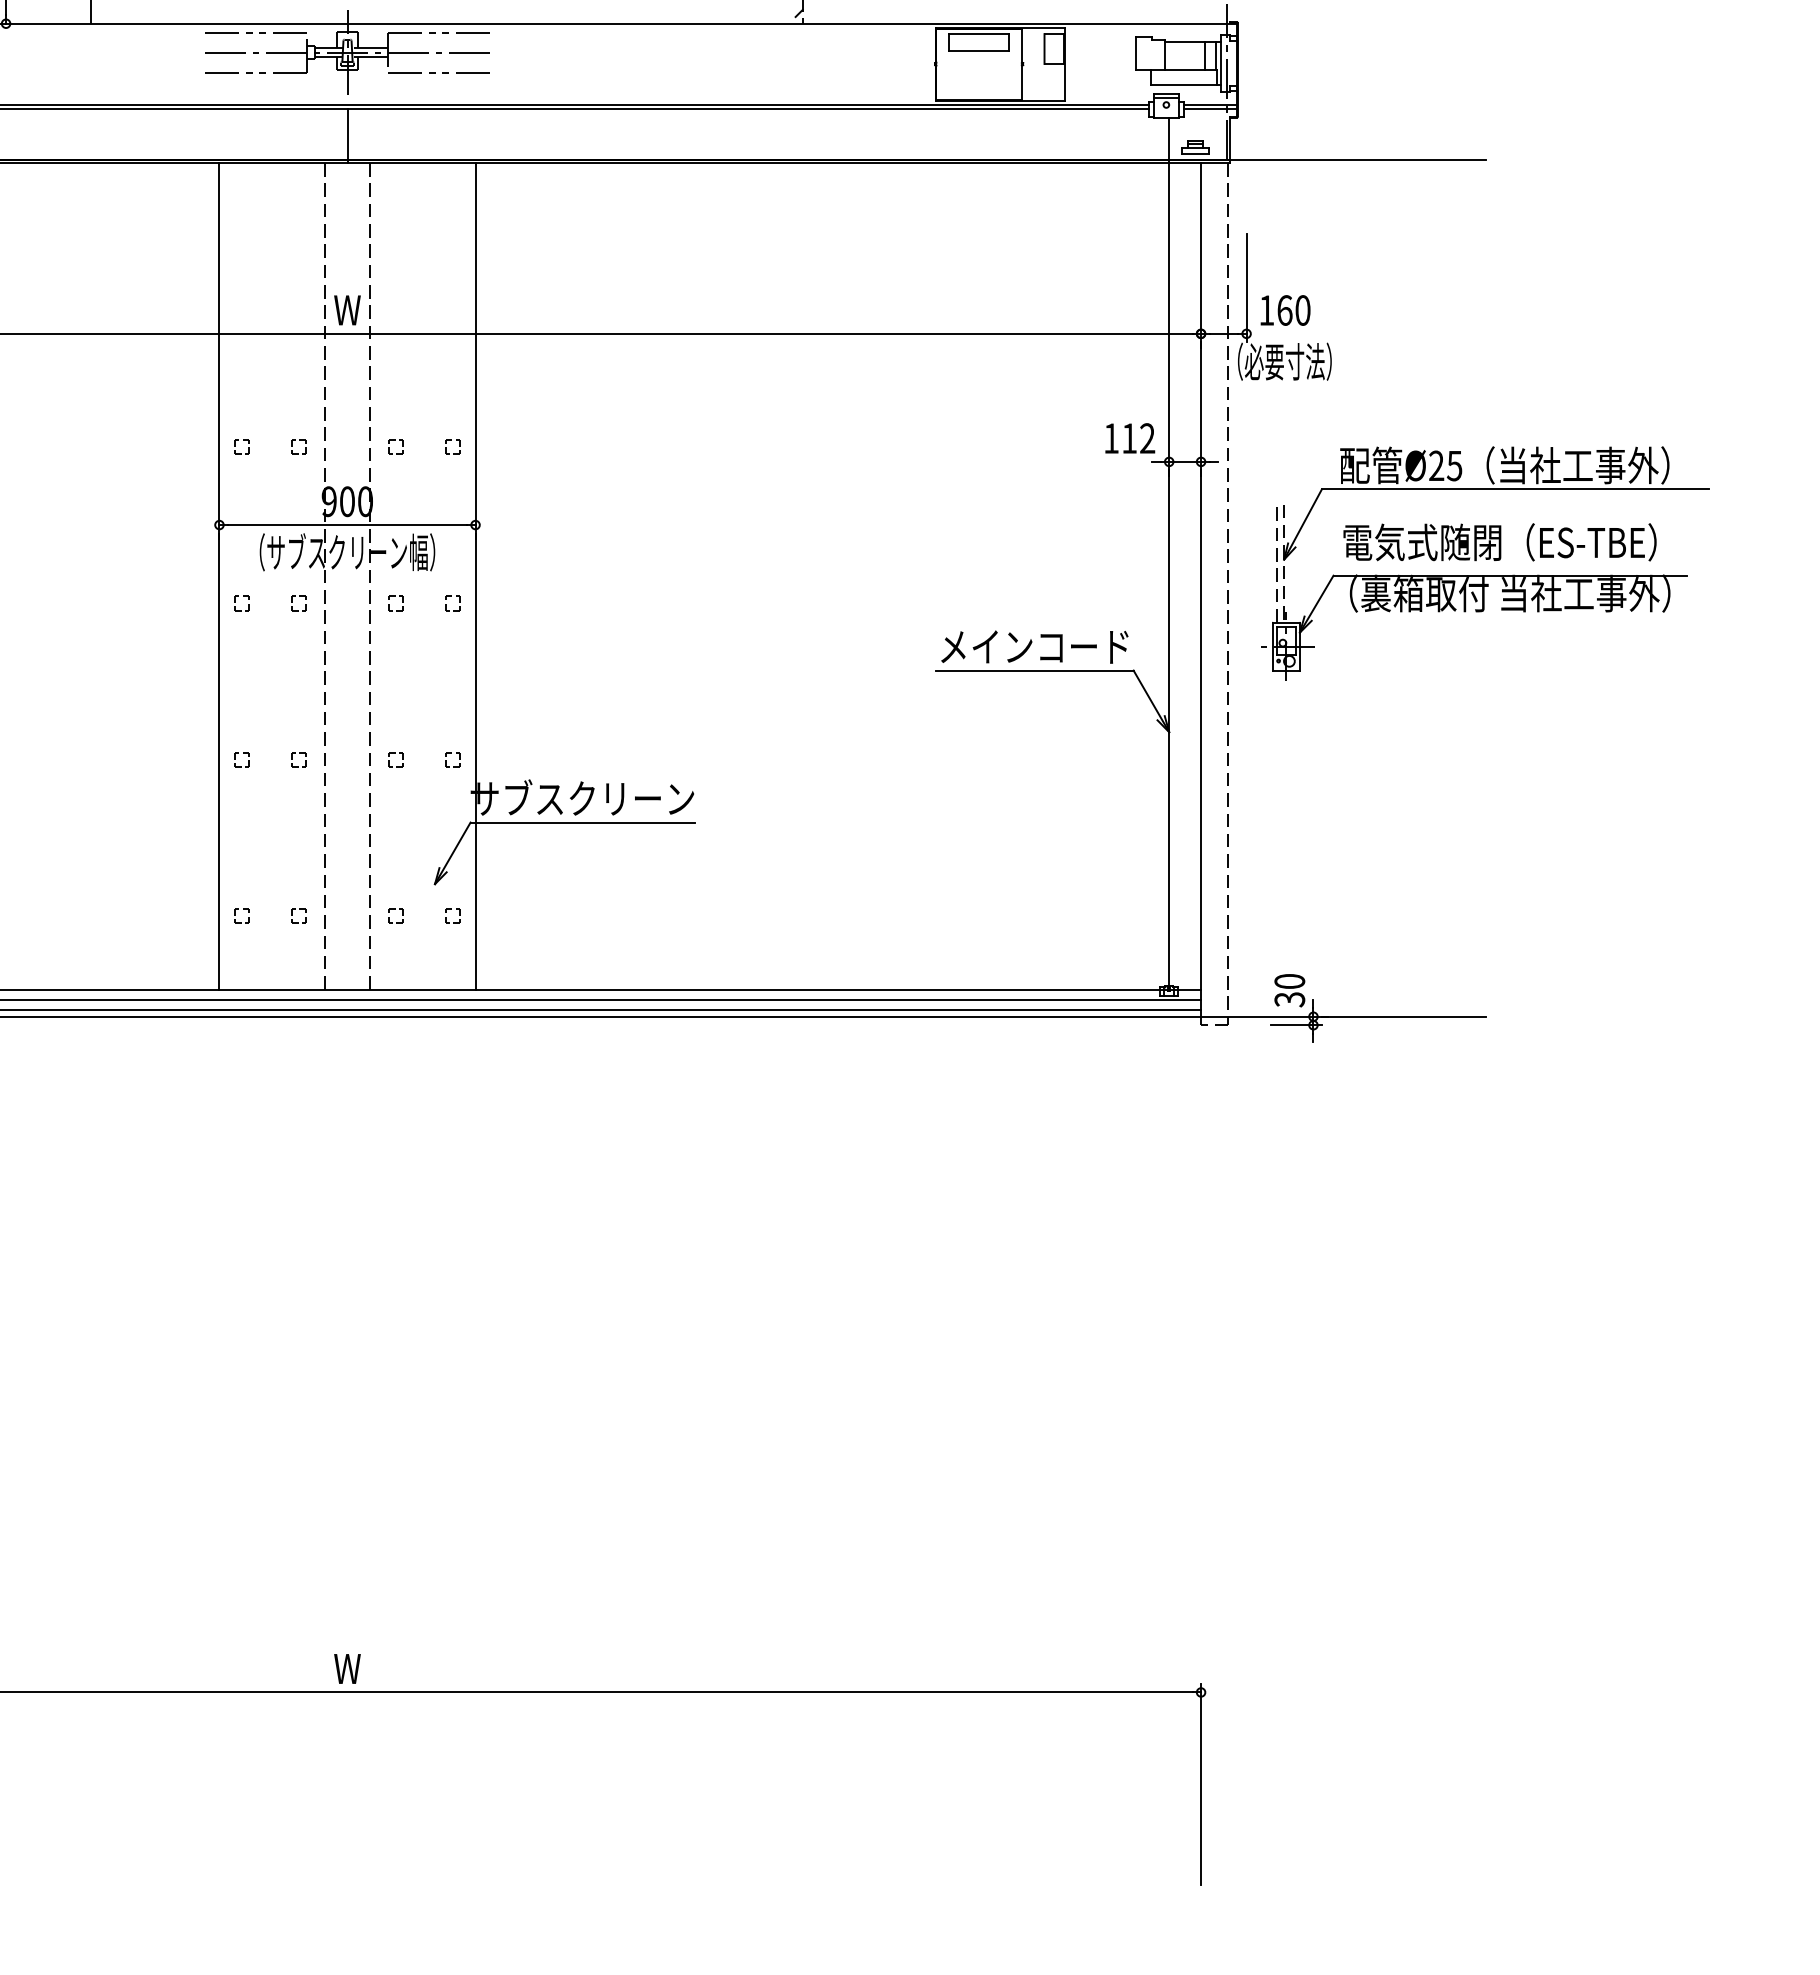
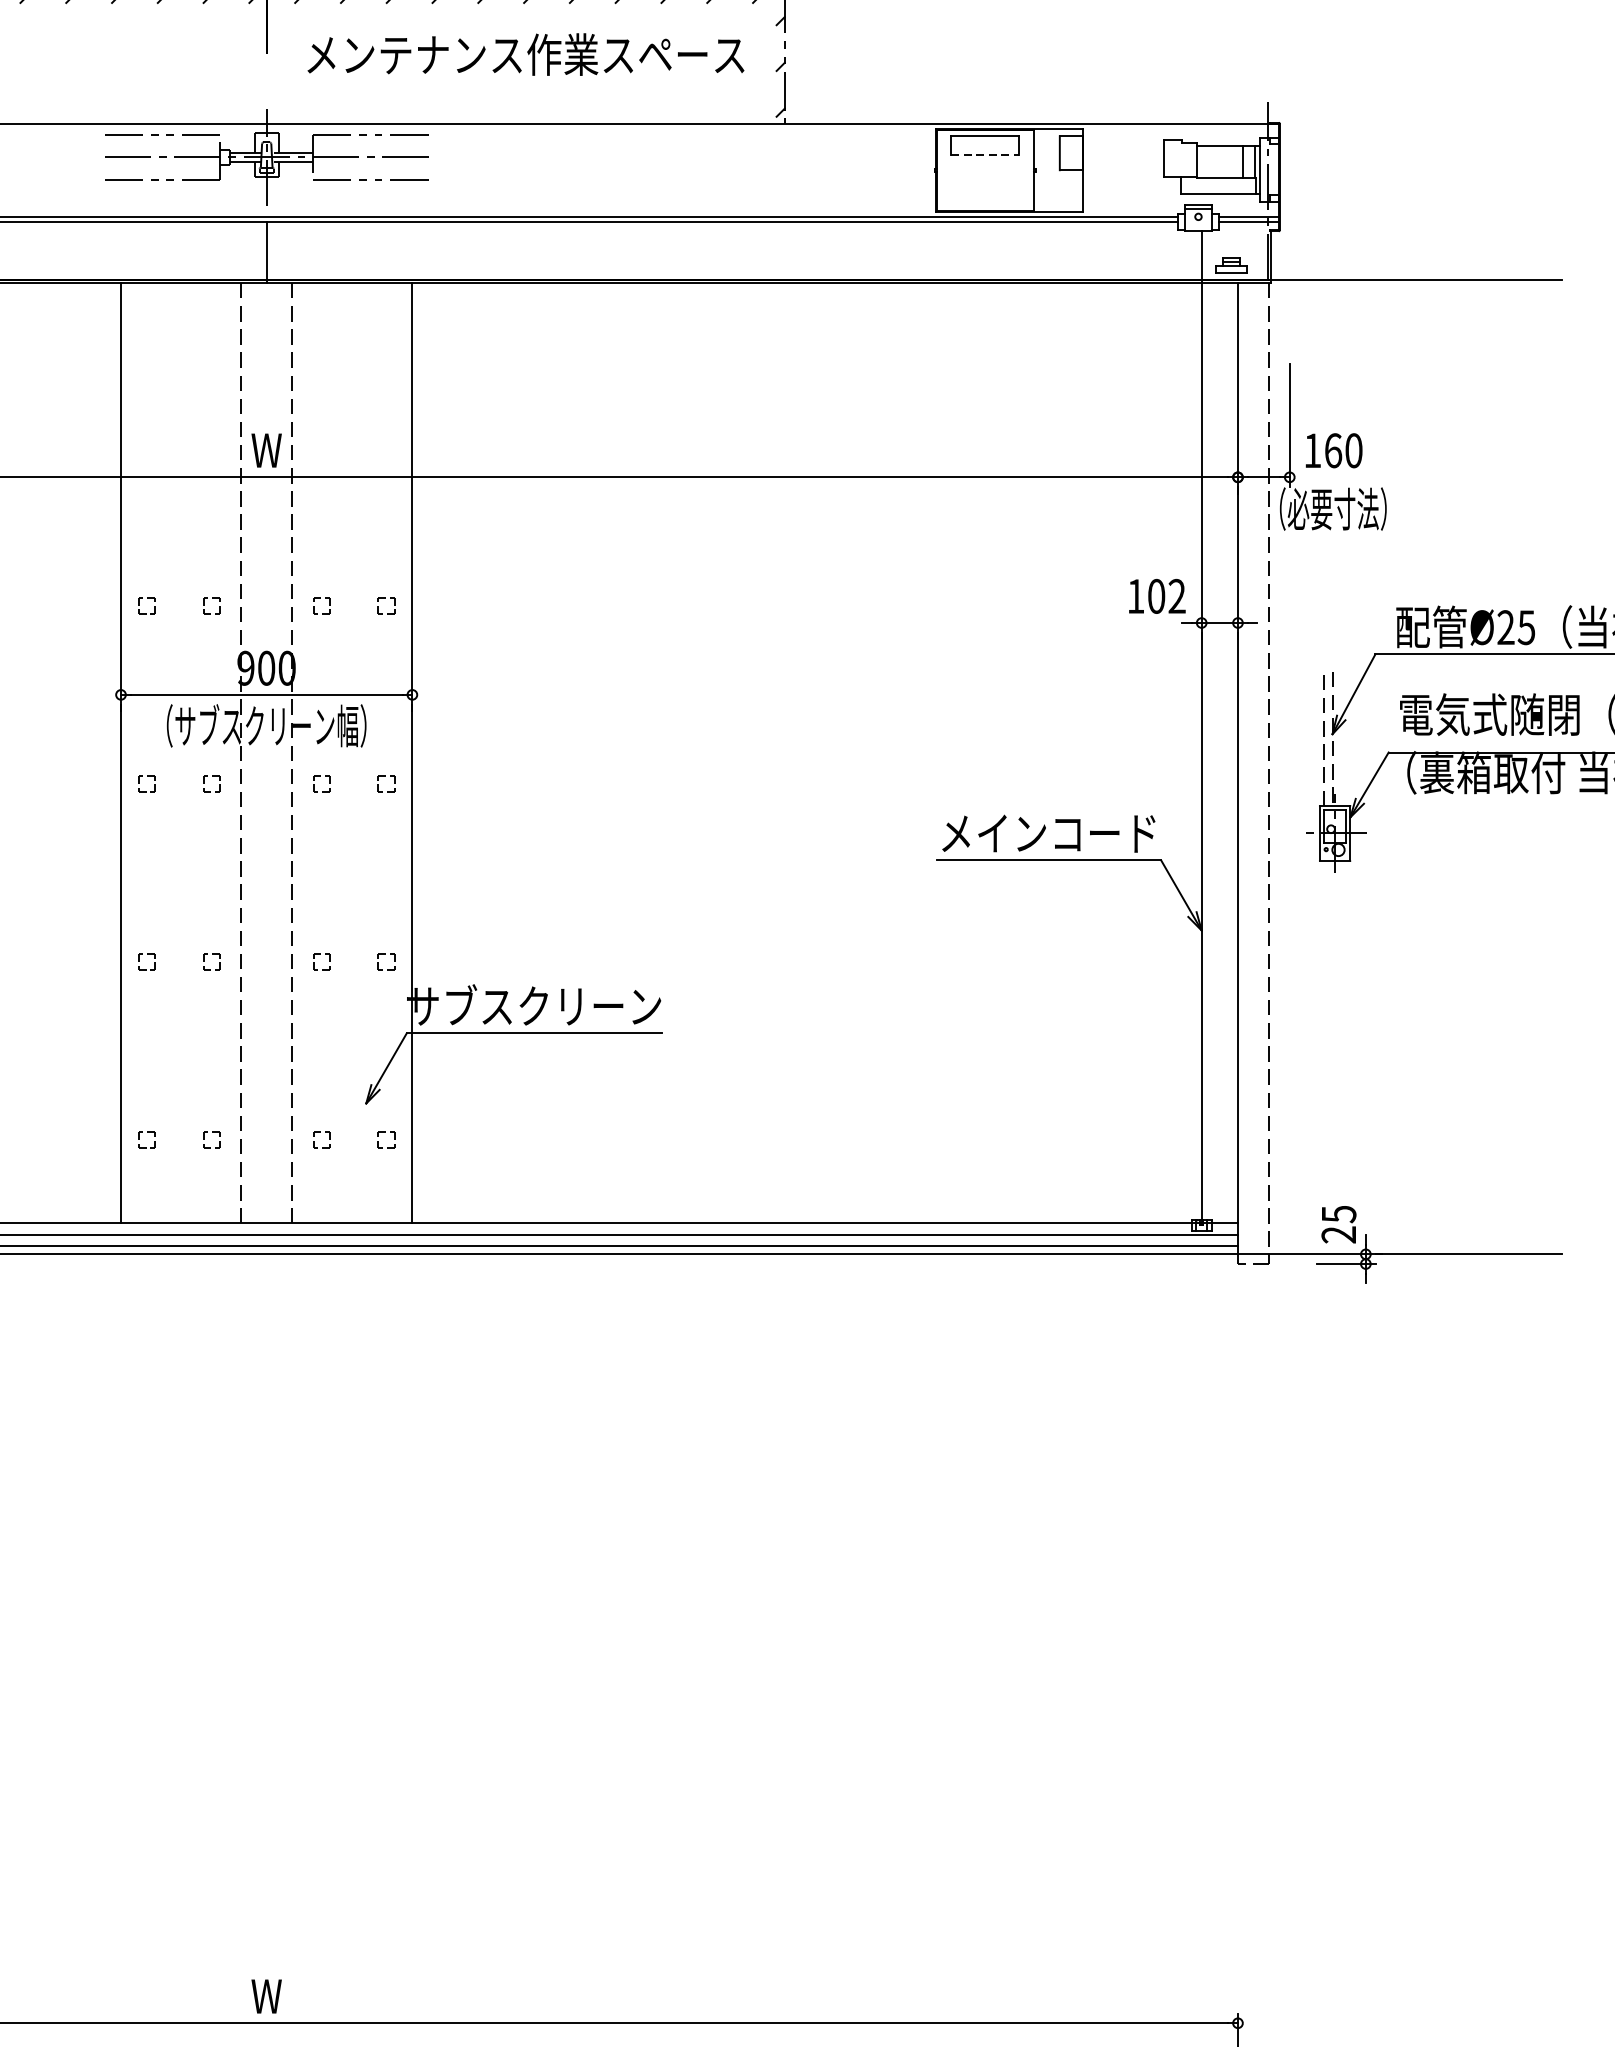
line: (979, 50) -> (985, 154), solid -> dashed
text: (1129, 438) -> (1156, 596), 112 -> 102
text: (1289, 990) -> (1338, 1224), 30 -> 25

